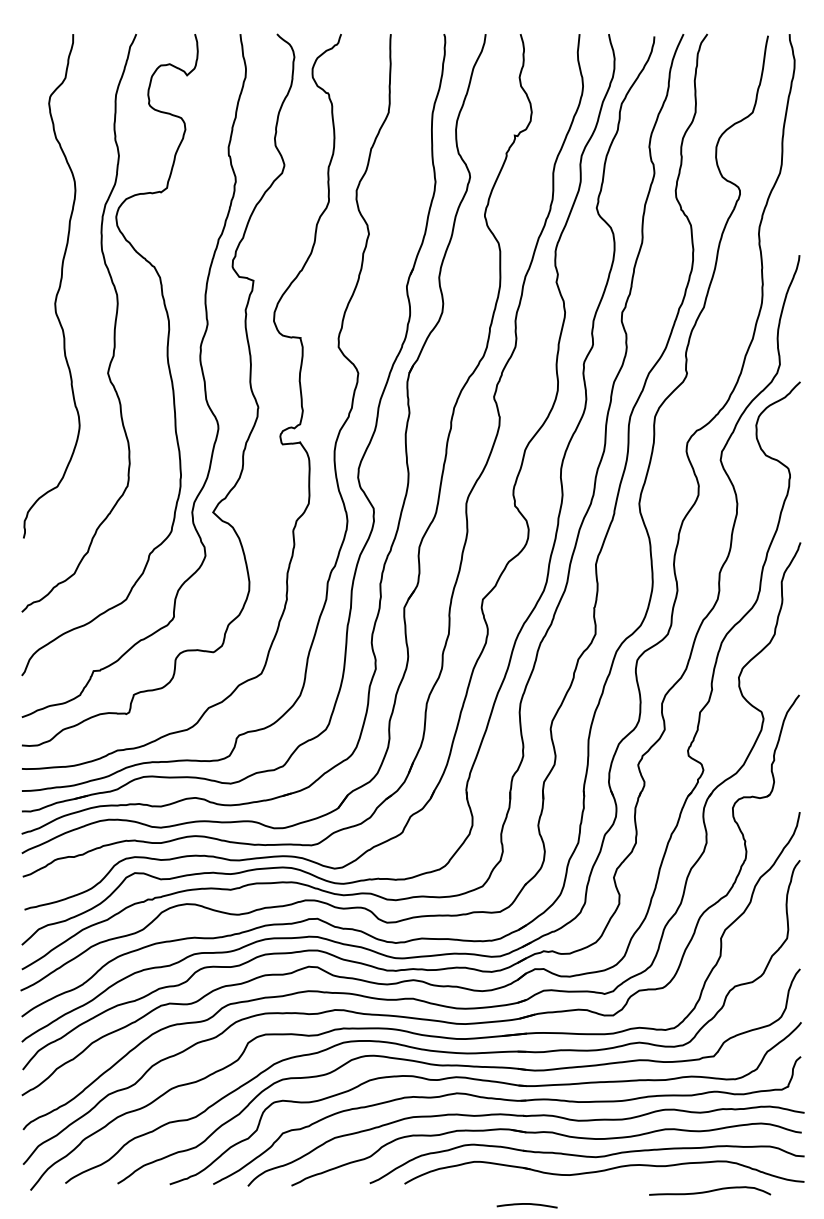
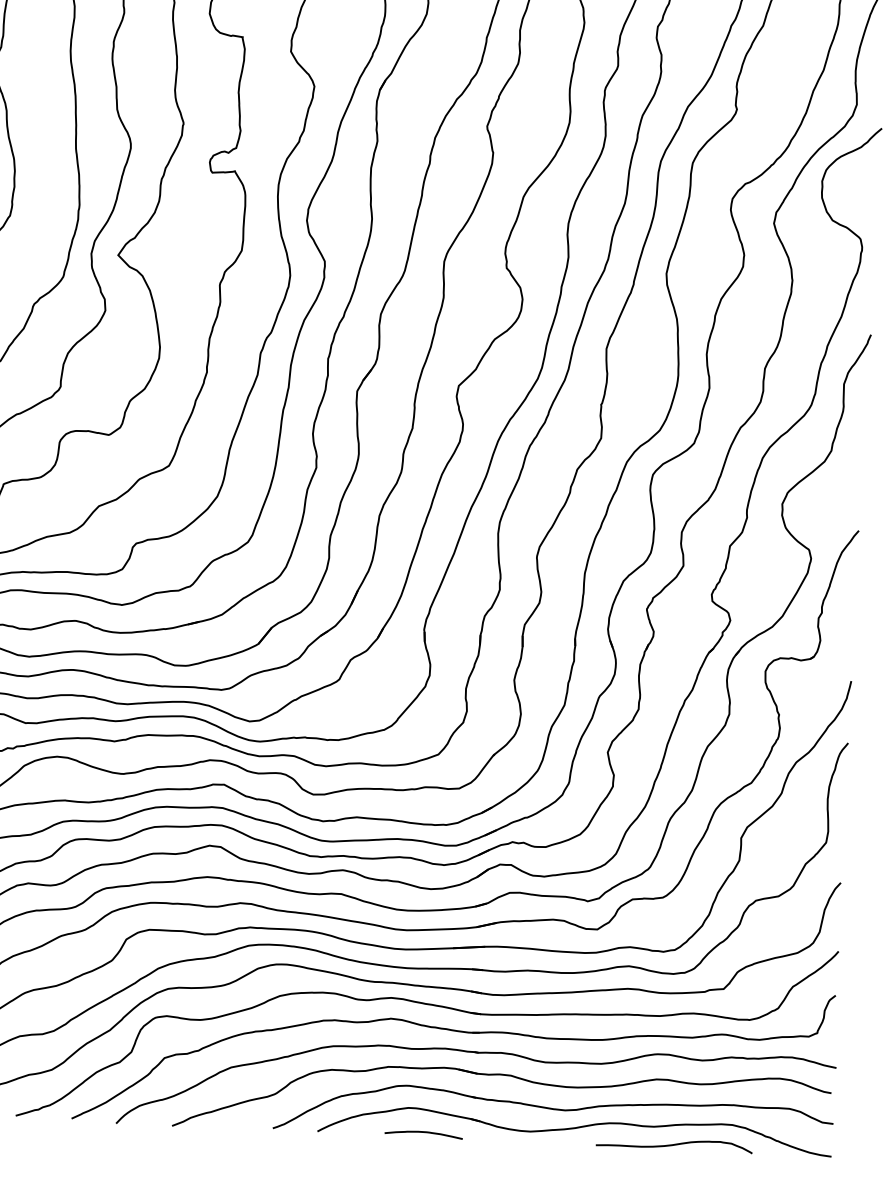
curve: (710, 1190) -> (675, 1143), moved
curve: (526, 1204) -> (423, 1132), moved

